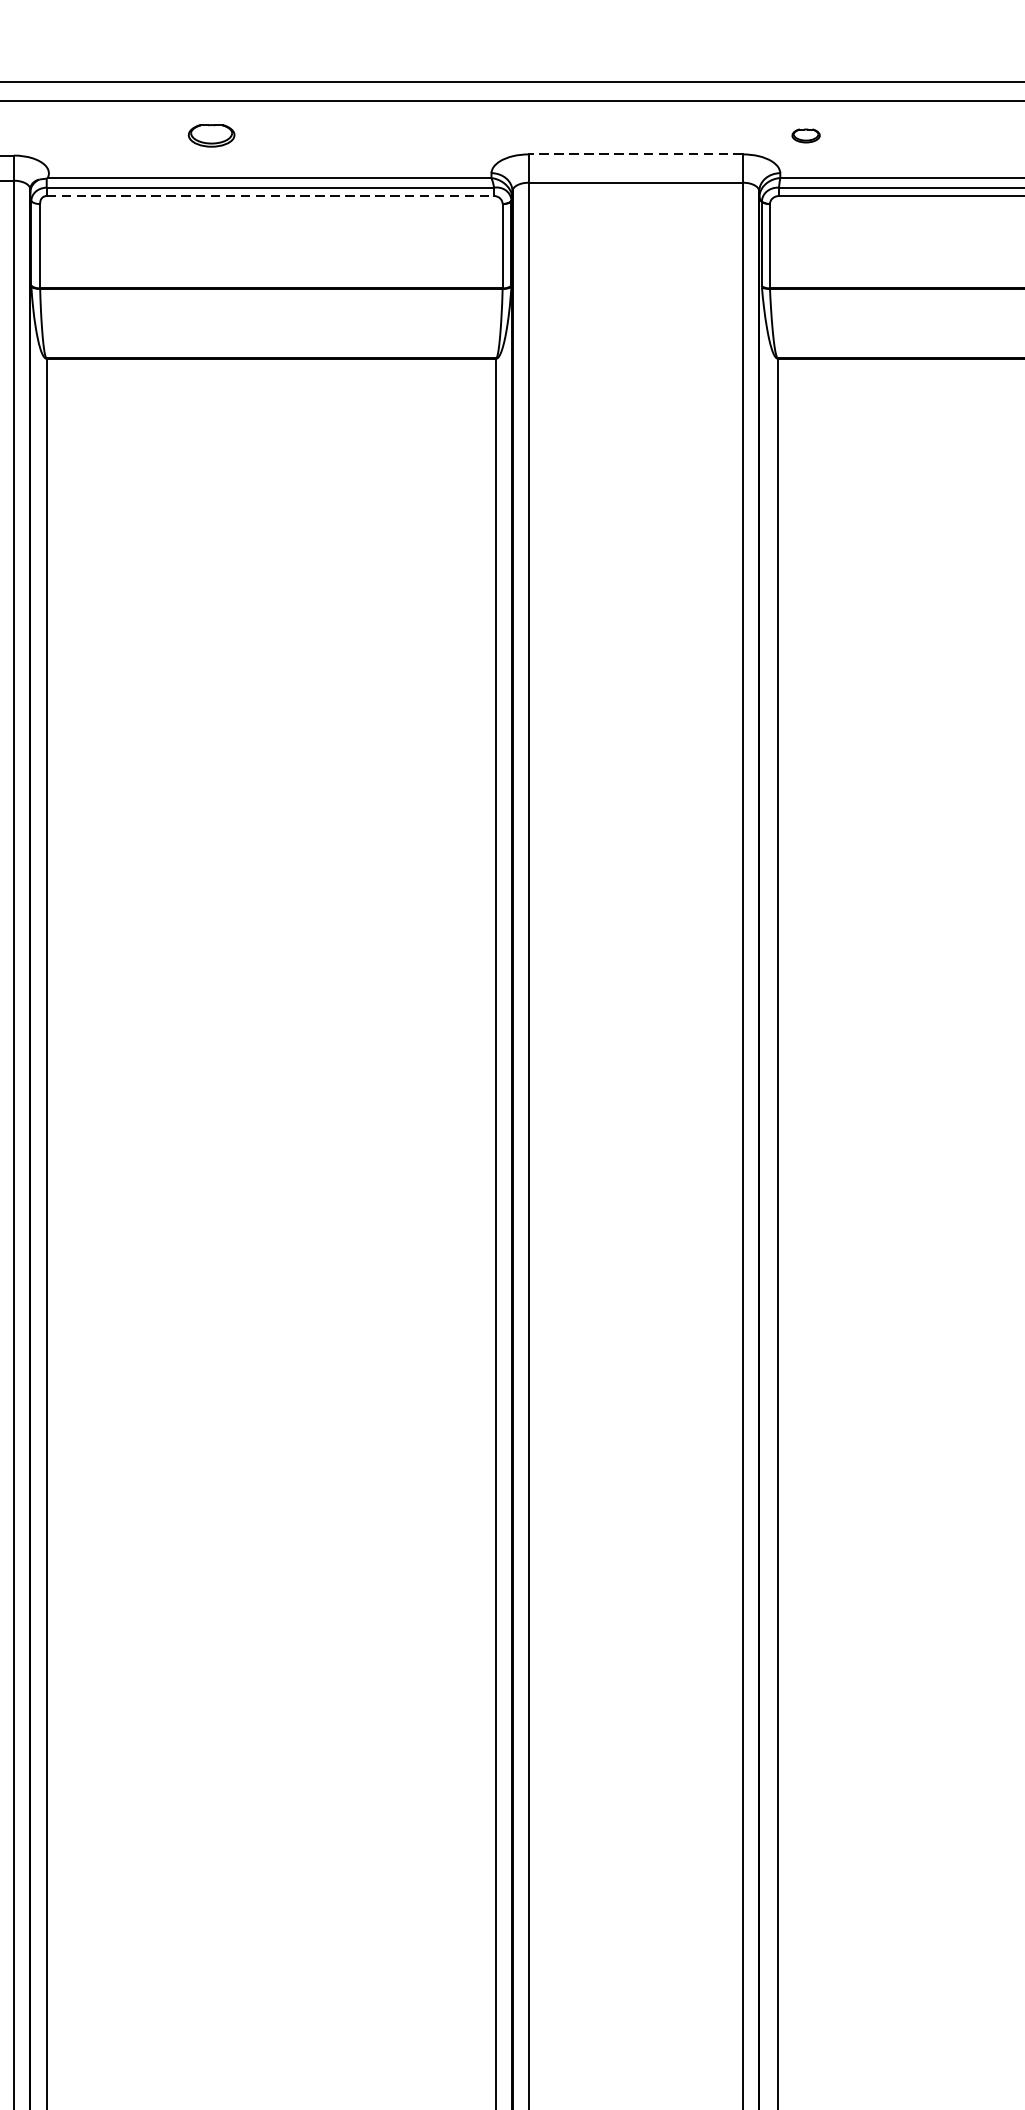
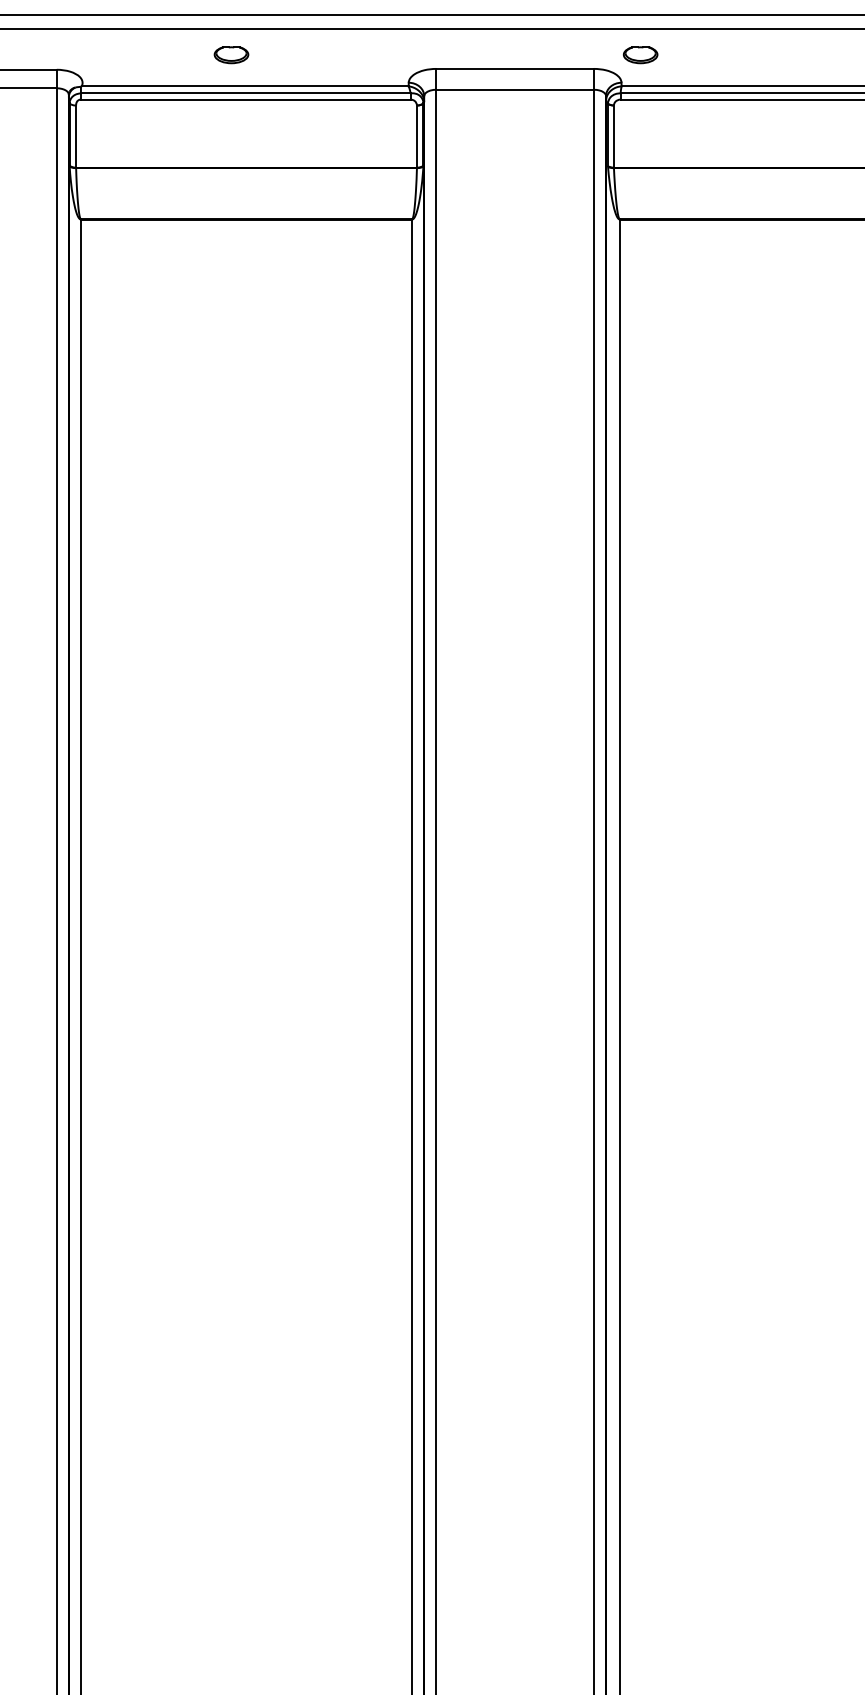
part: (211, 136) -> (231, 55), moved
part: (806, 136) -> (640, 55), size x1.67
line: (636, 153) -> (515, 68), dashed -> solid
line: (269, 195) -> (245, 99), dashed -> solid

